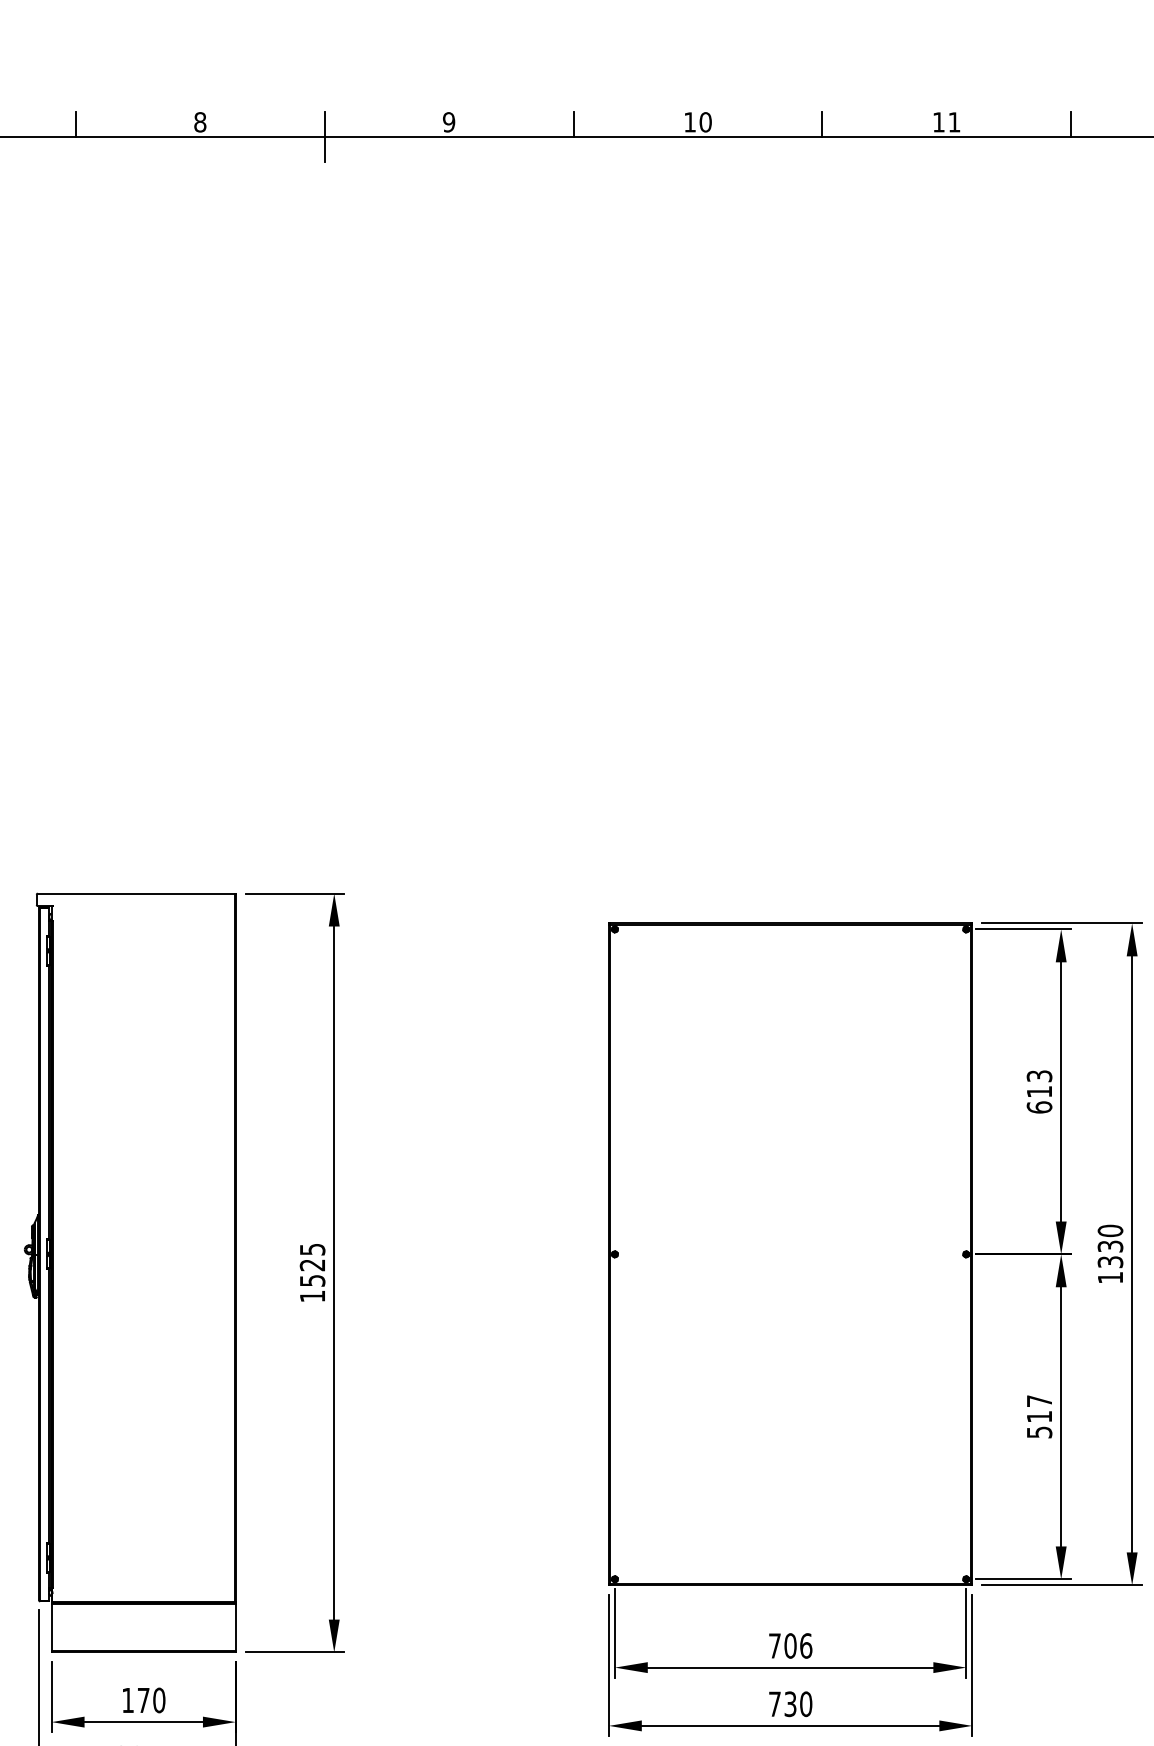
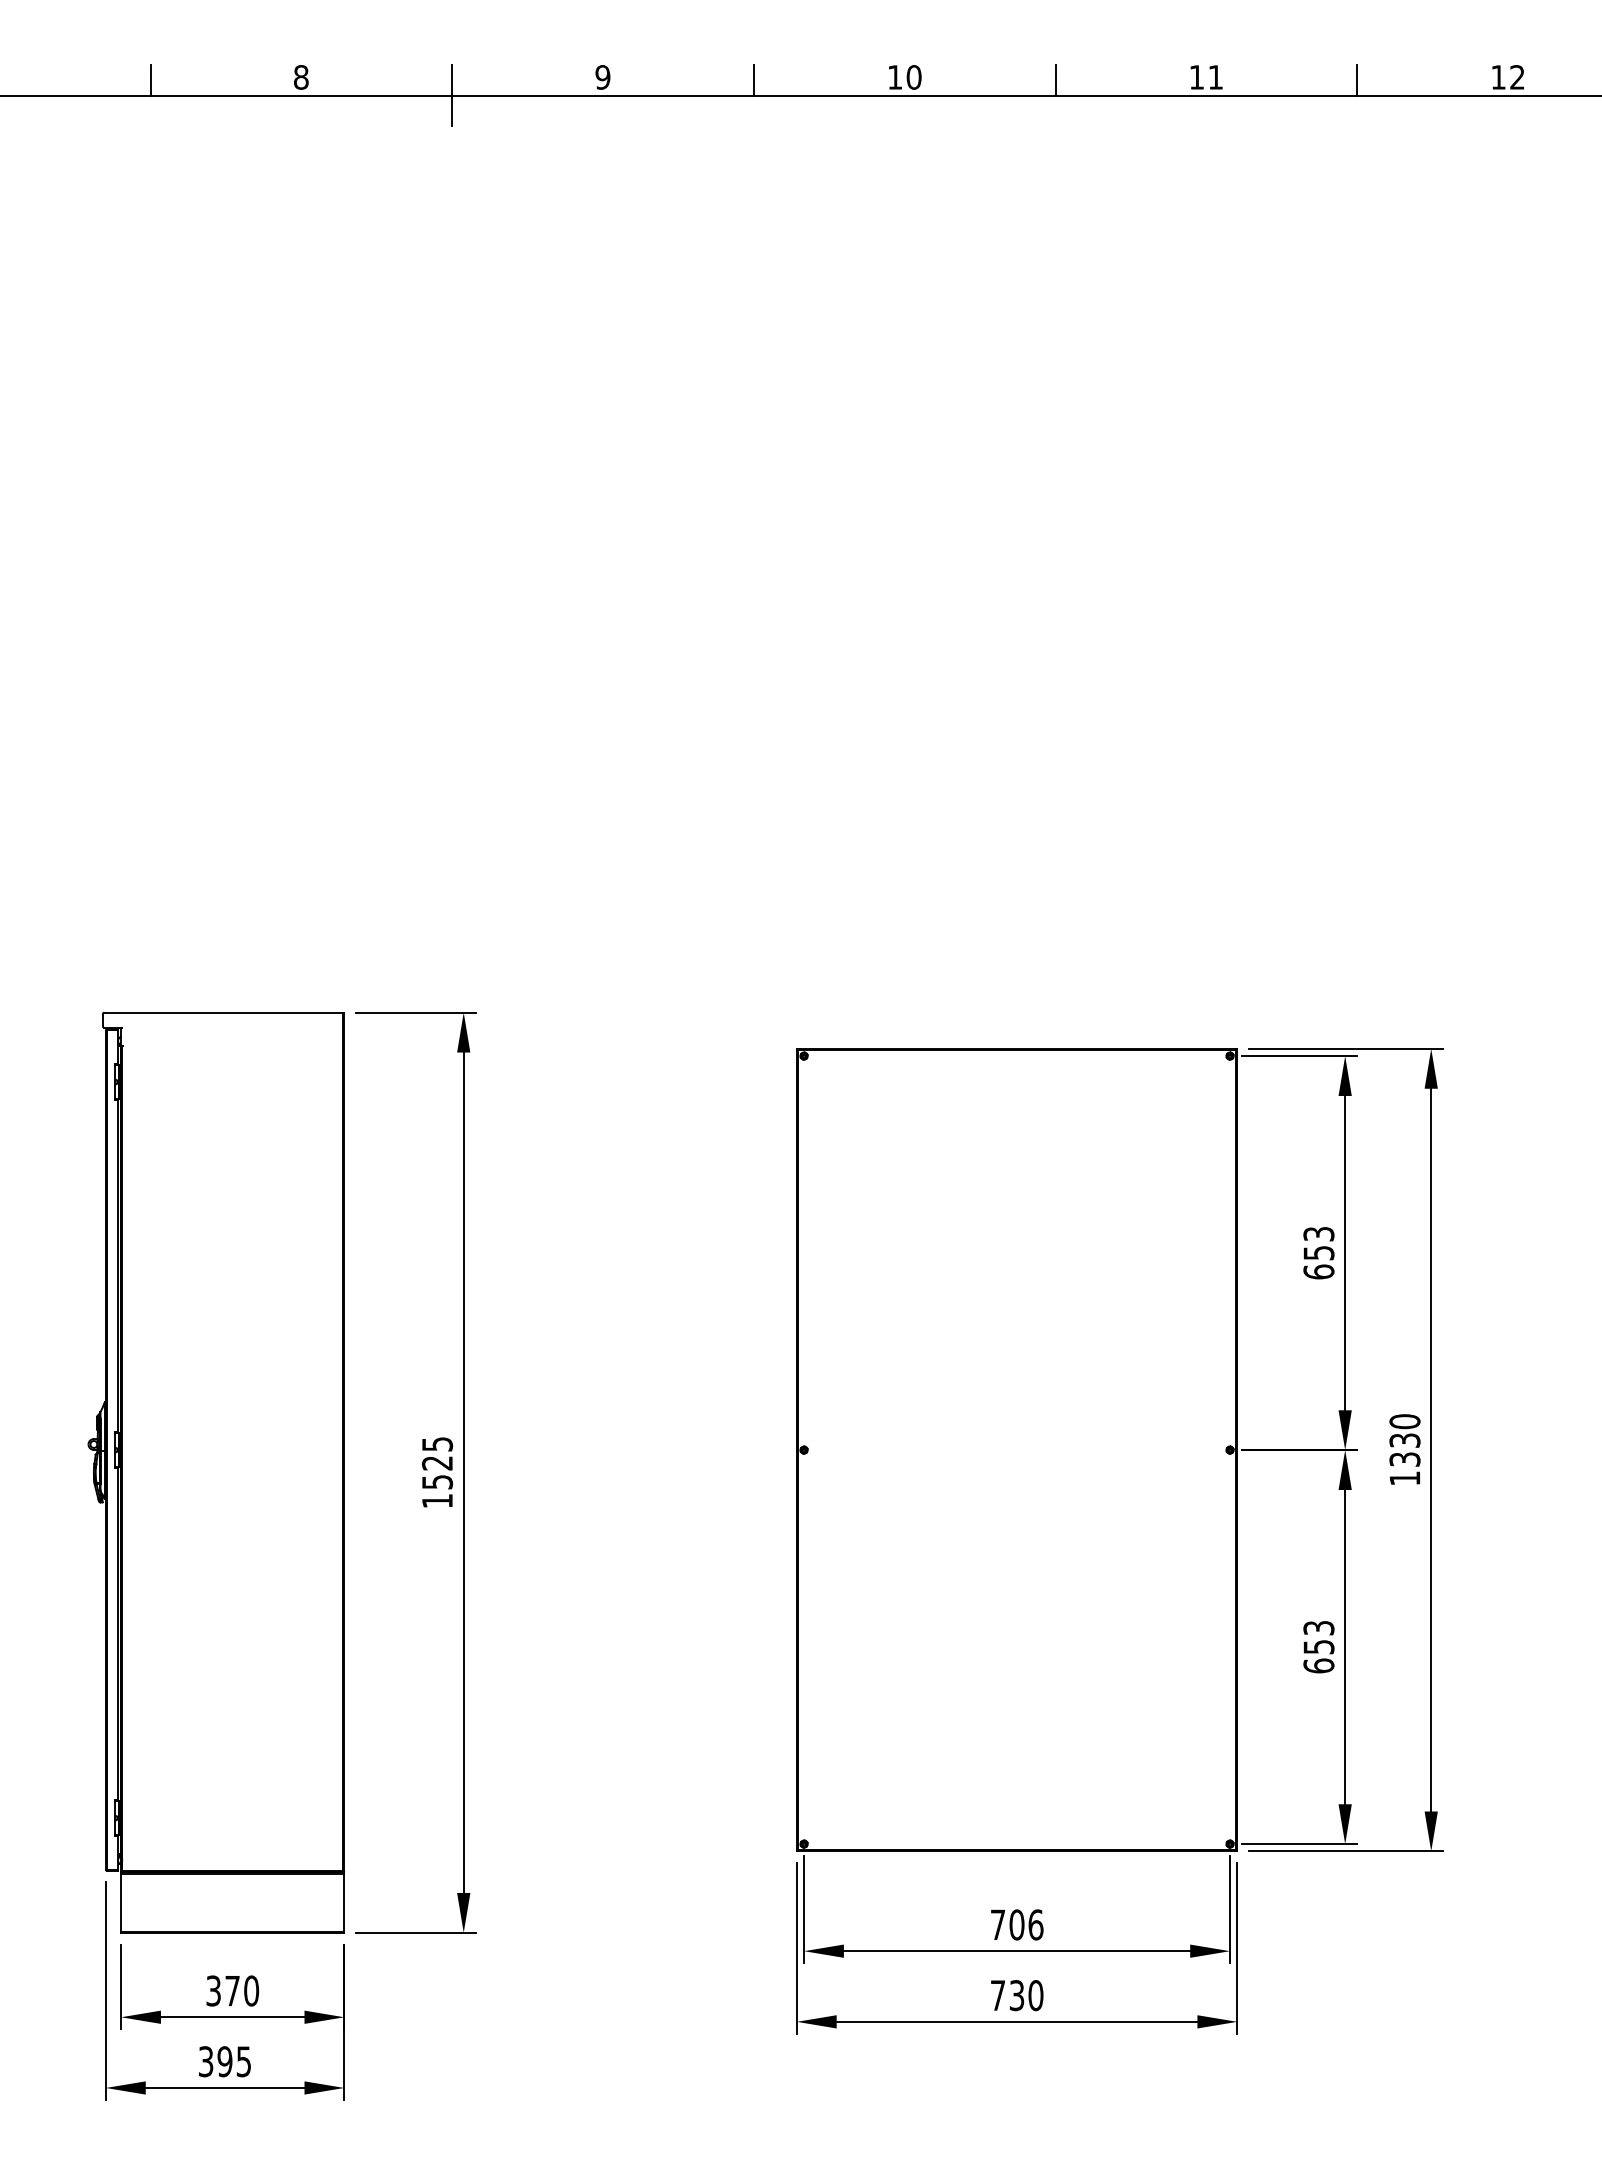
text: (1039, 1092) -> (1318, 1253), 613 -> 653
text: (1039, 1417) -> (1318, 1647), 517 -> 653
text: (127, 1700) -> (213, 1990), 170 -> 370

